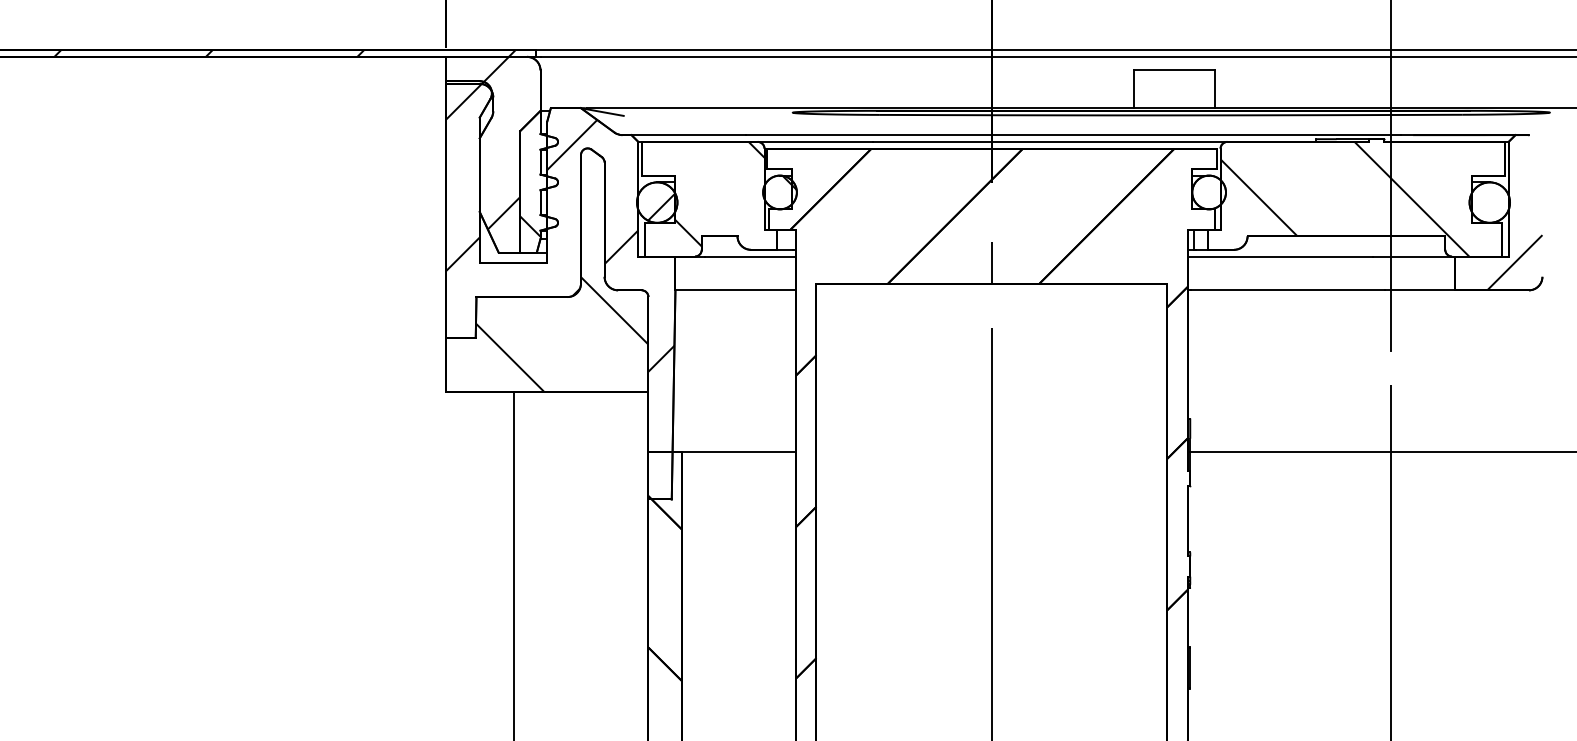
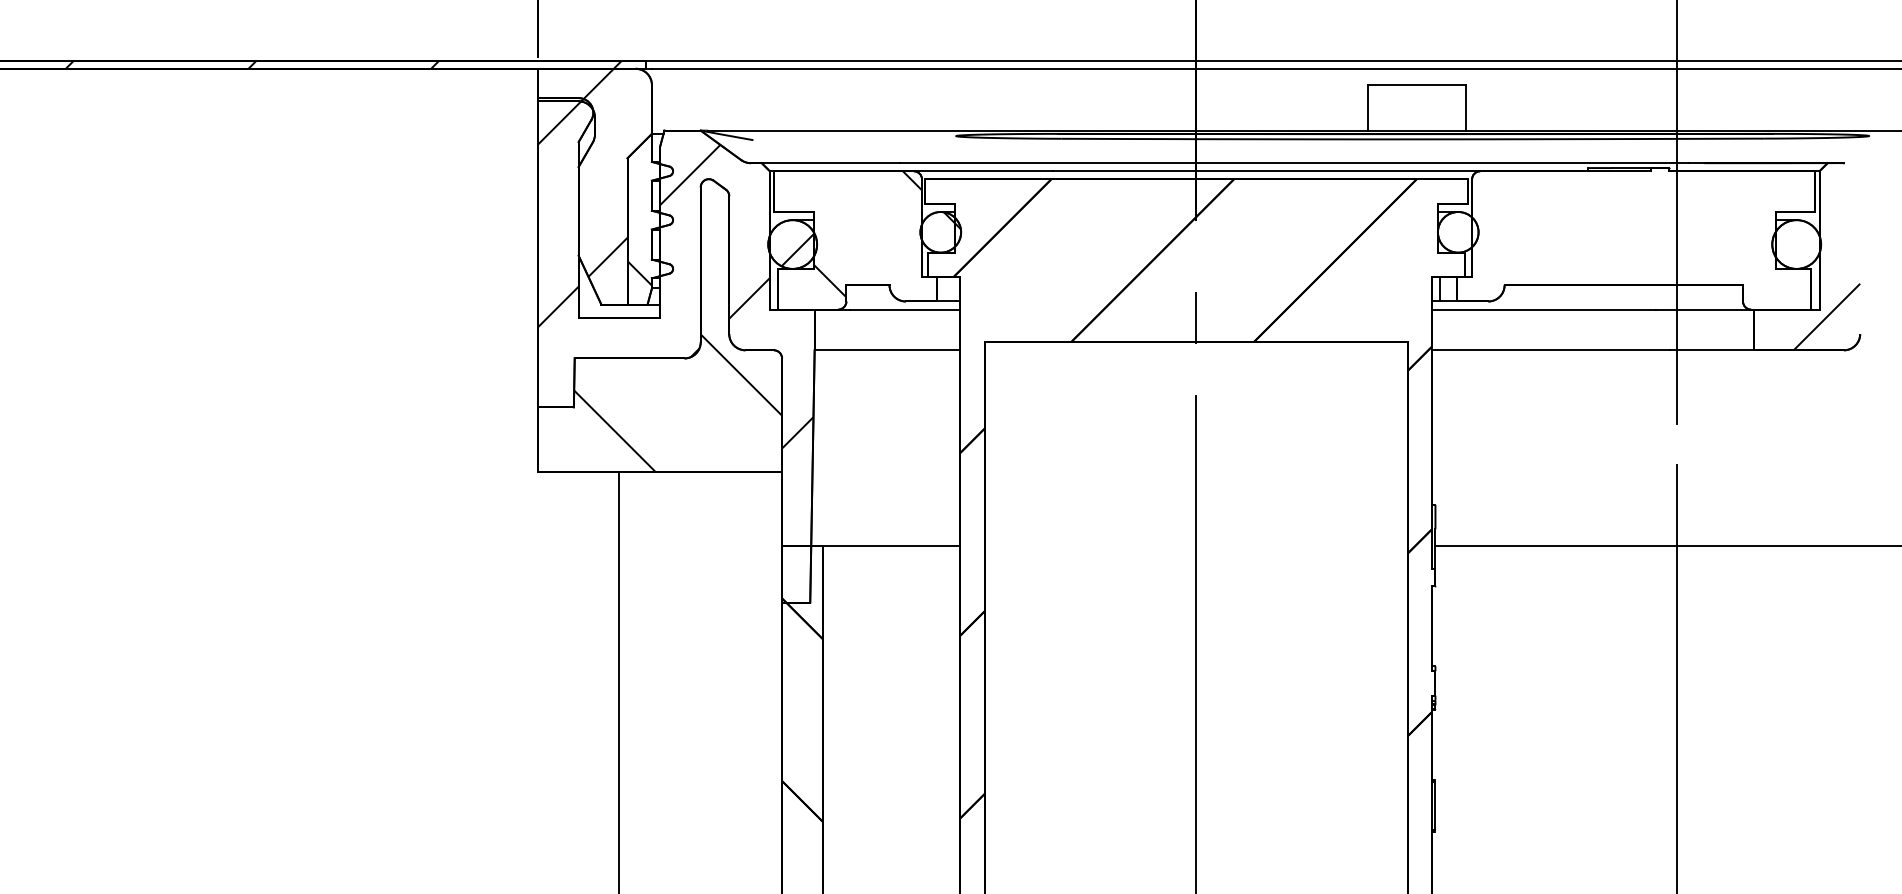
hatch: (1344, 198) -> (1621, 239), removed

